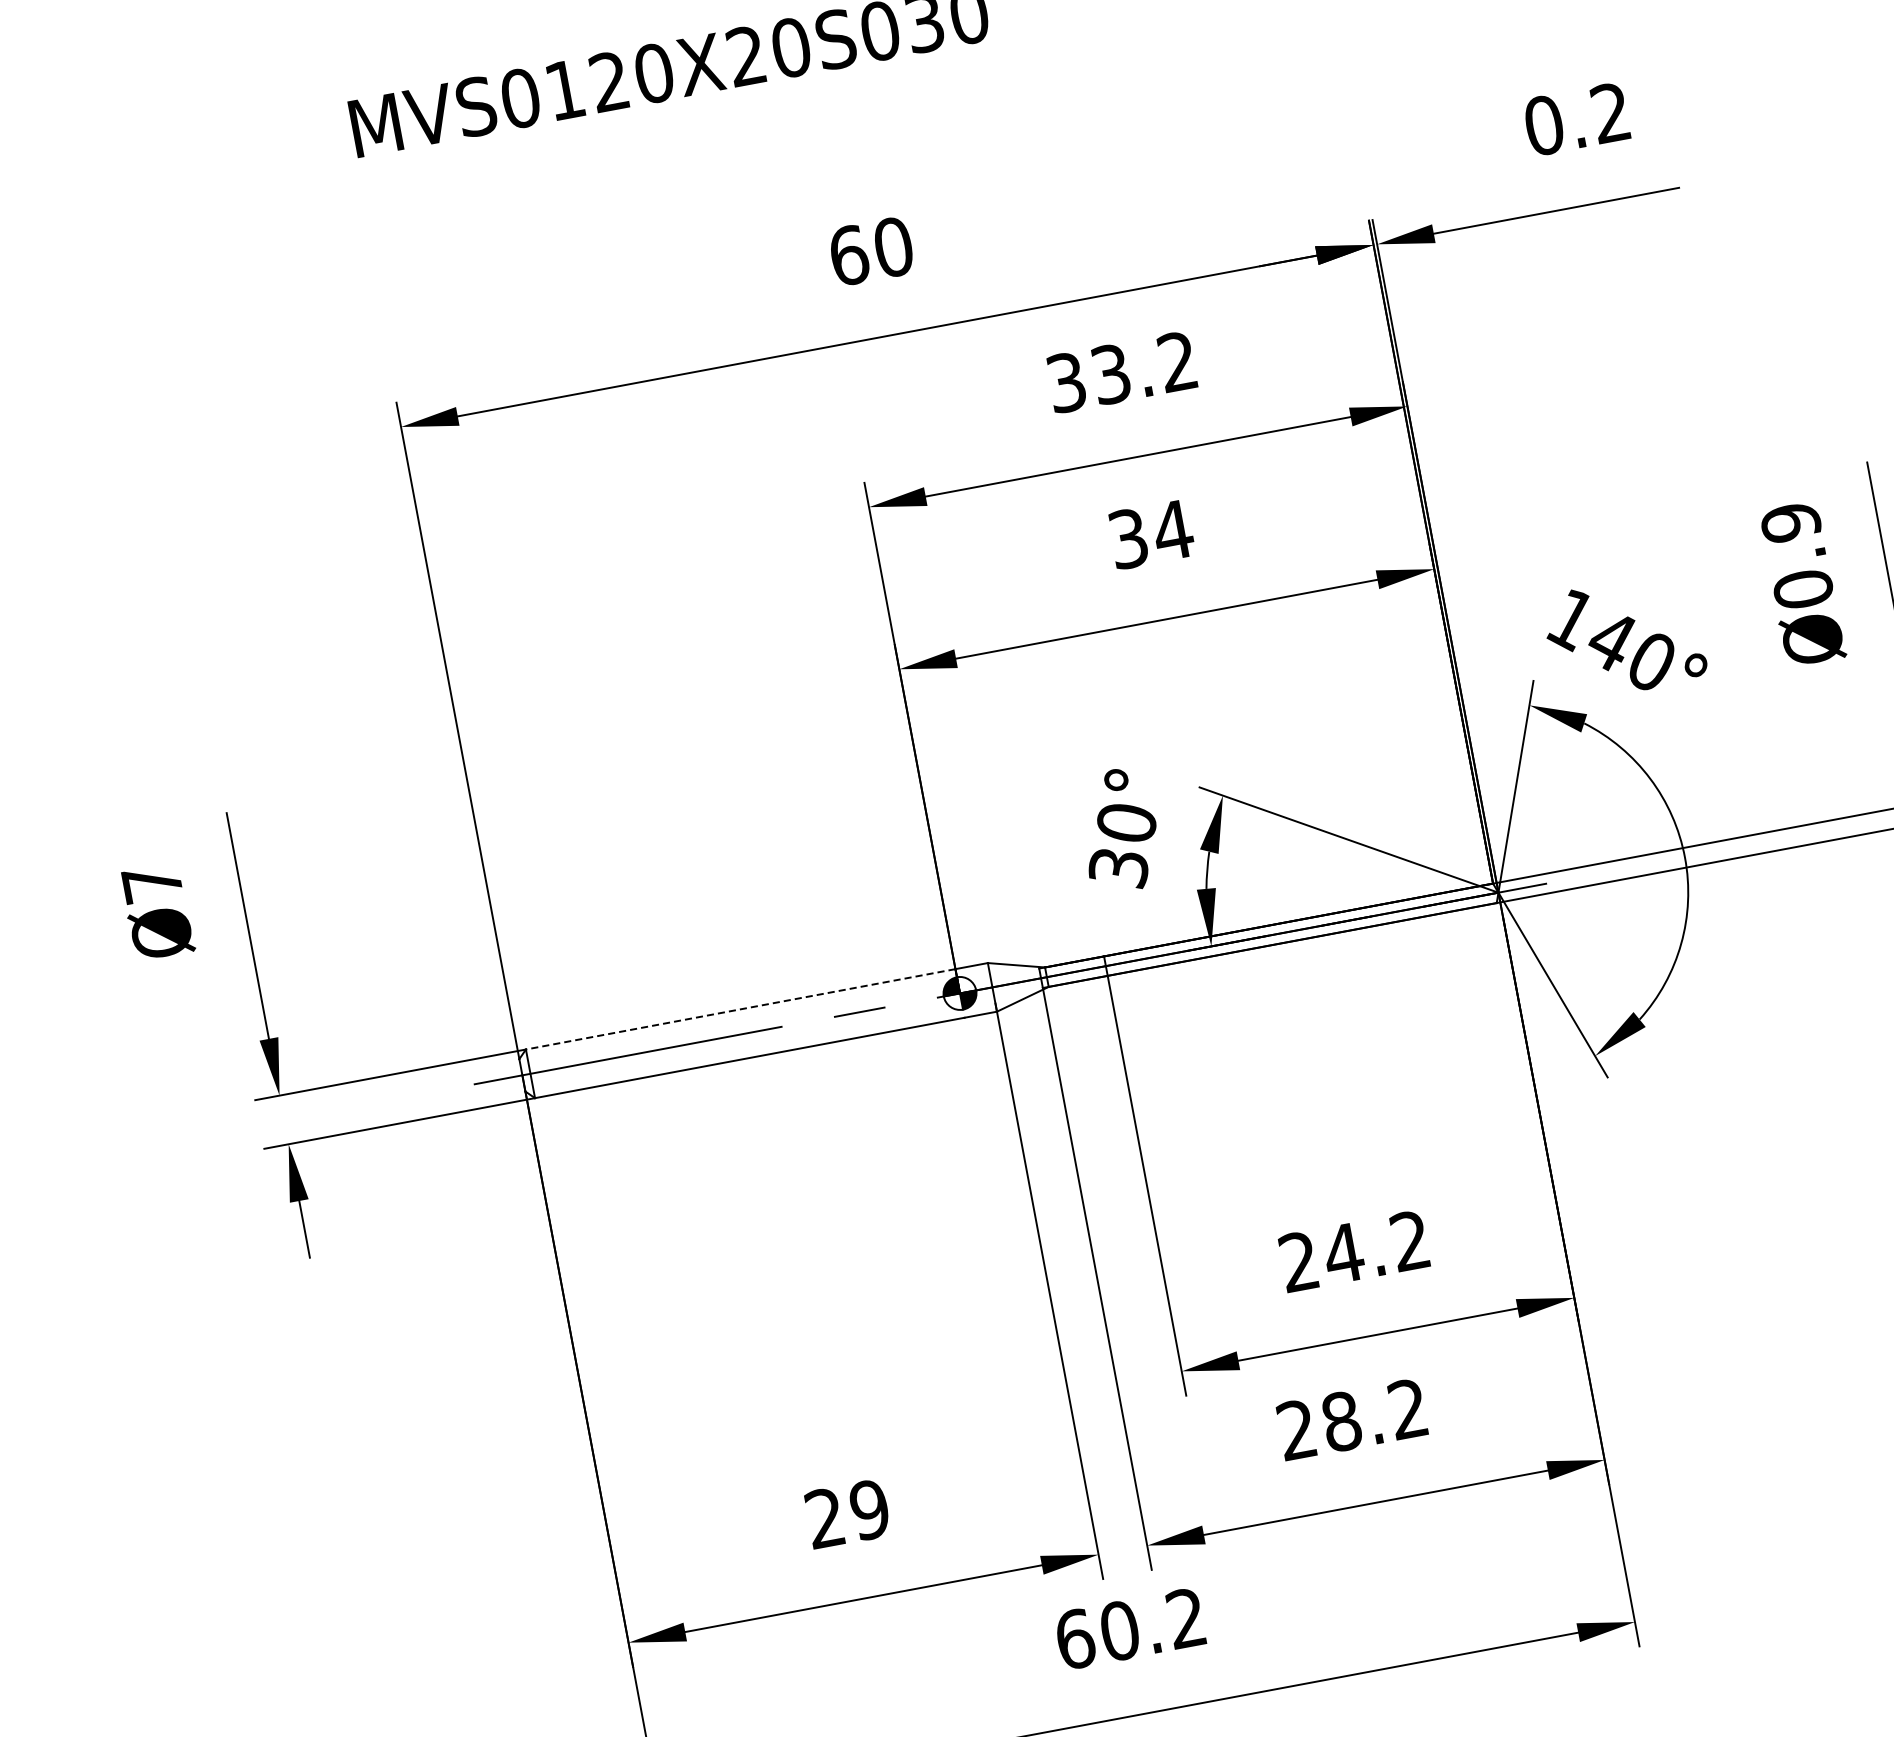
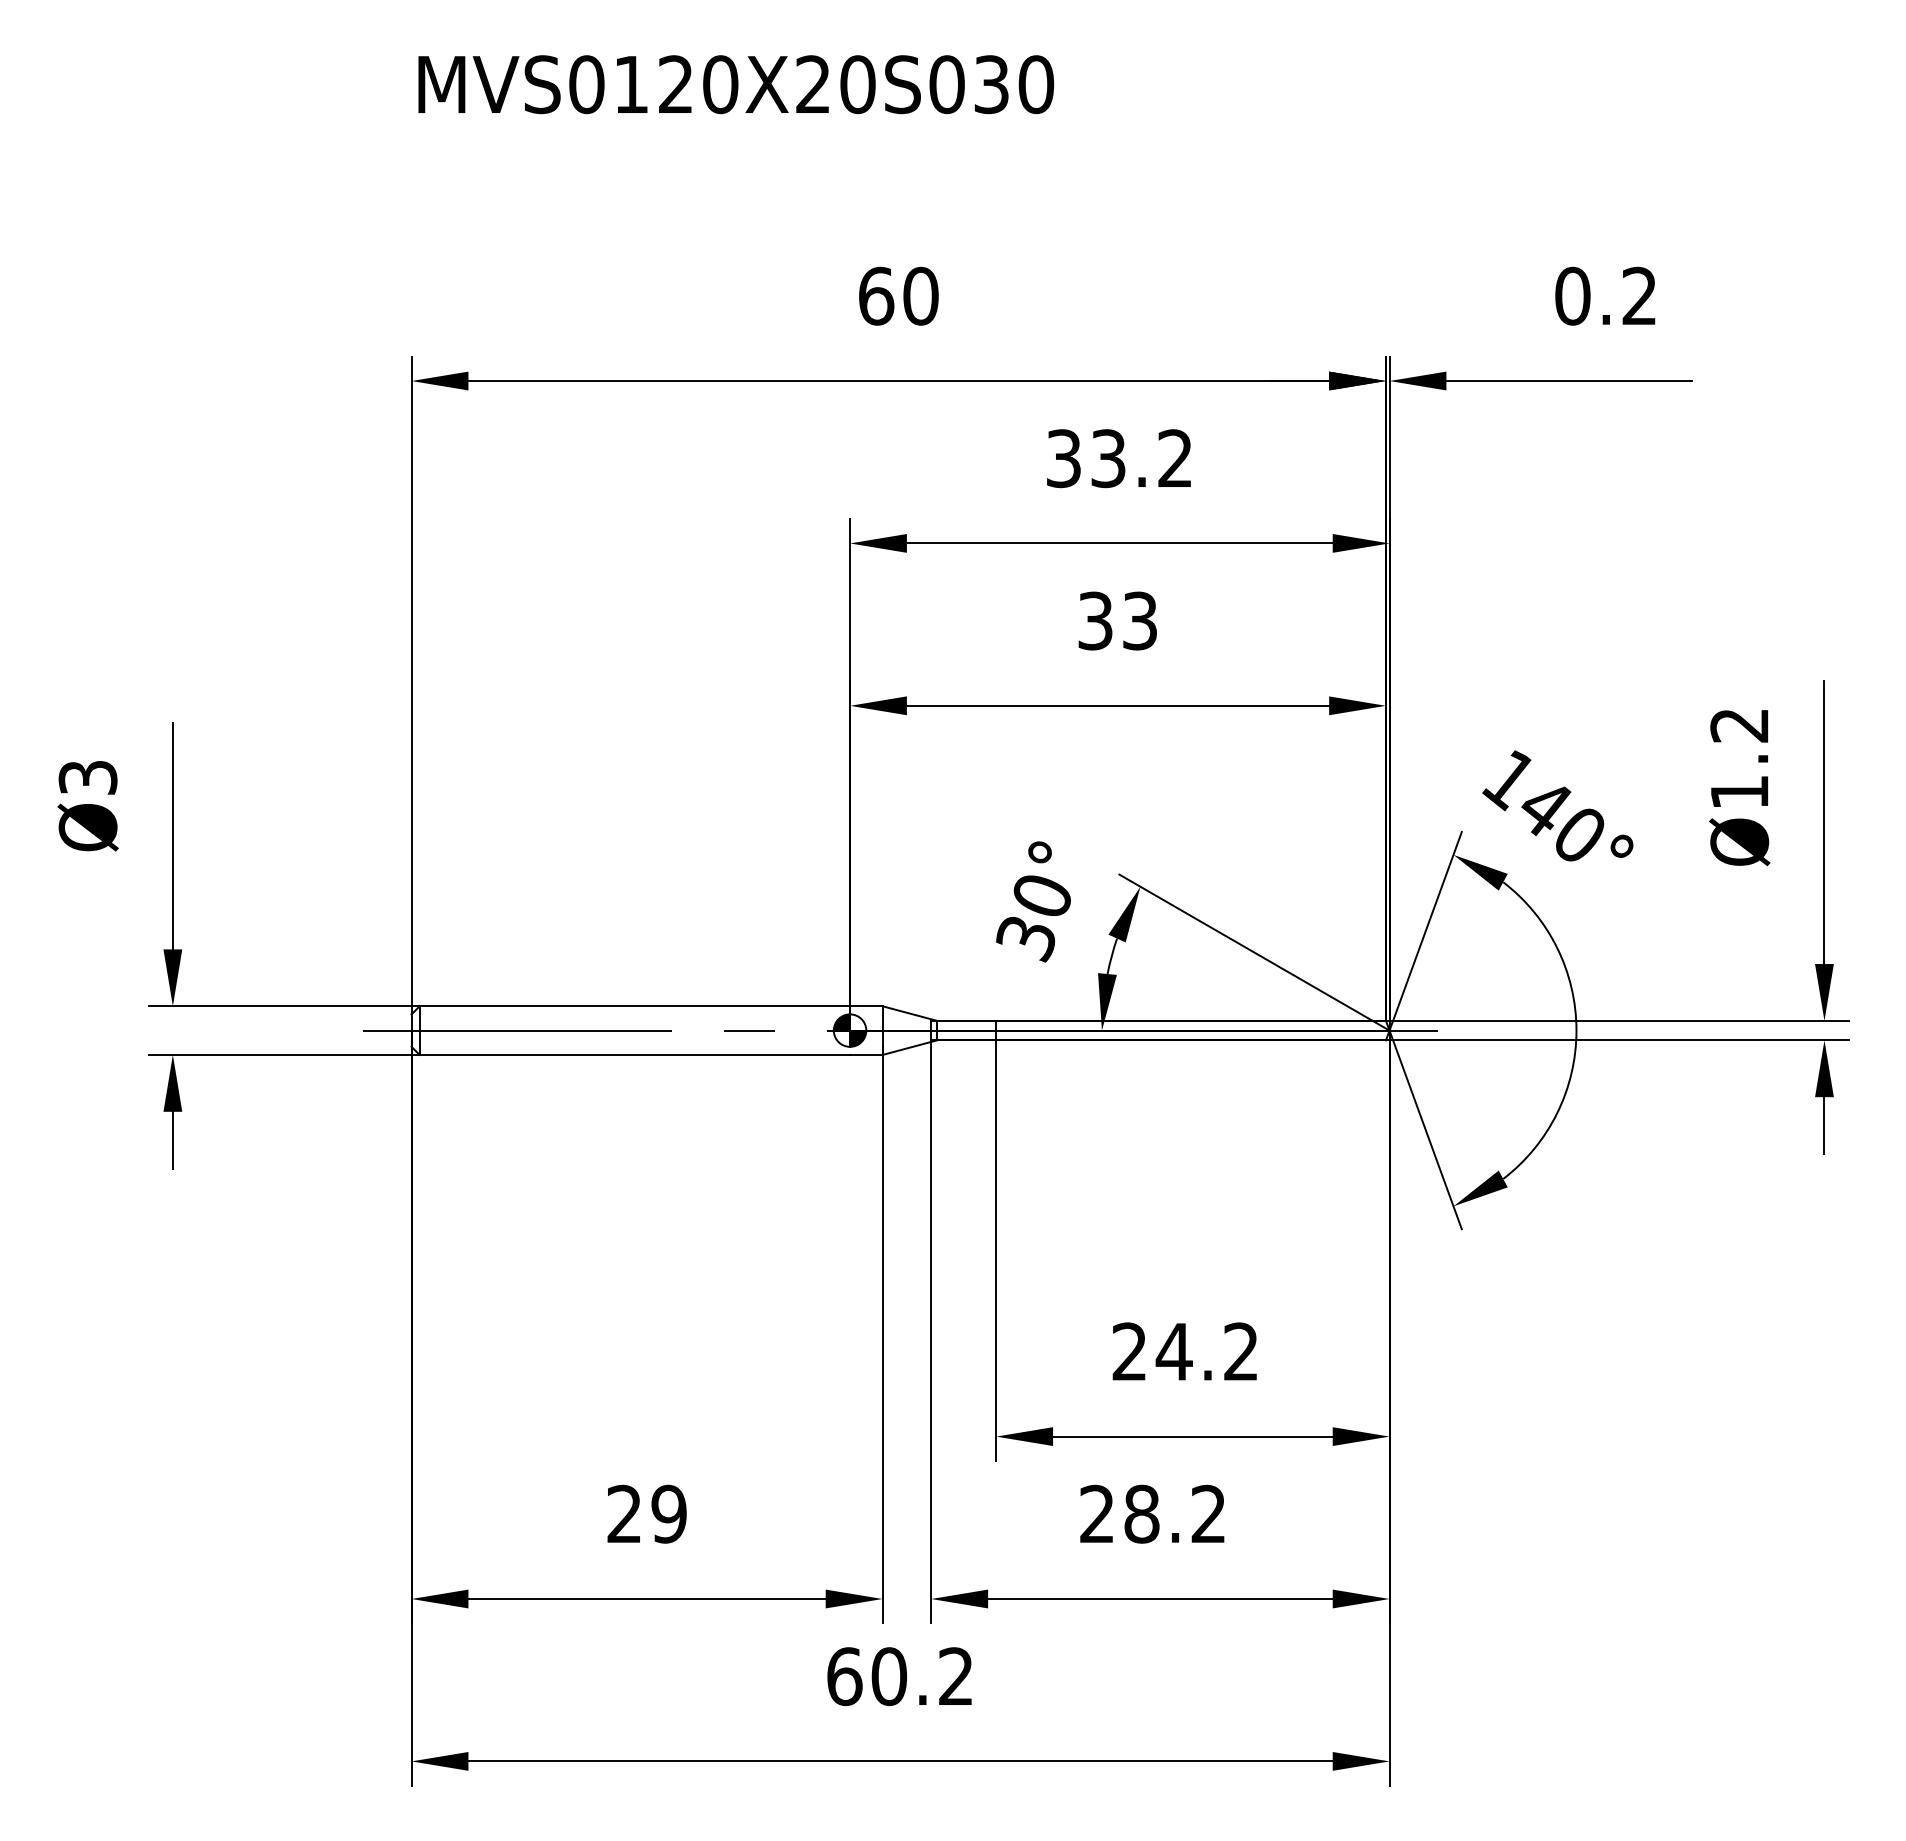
text: (1172, 530) -> (1139, 620), 34 -> 33
text: (1796, 555) -> (1739, 758), Ø0.9 -> Ø1.2
text: (151, 883) -> (87, 777), Ø7 -> Ø3
line: (740, 1009) -> (634, 1006), dashed -> solid

